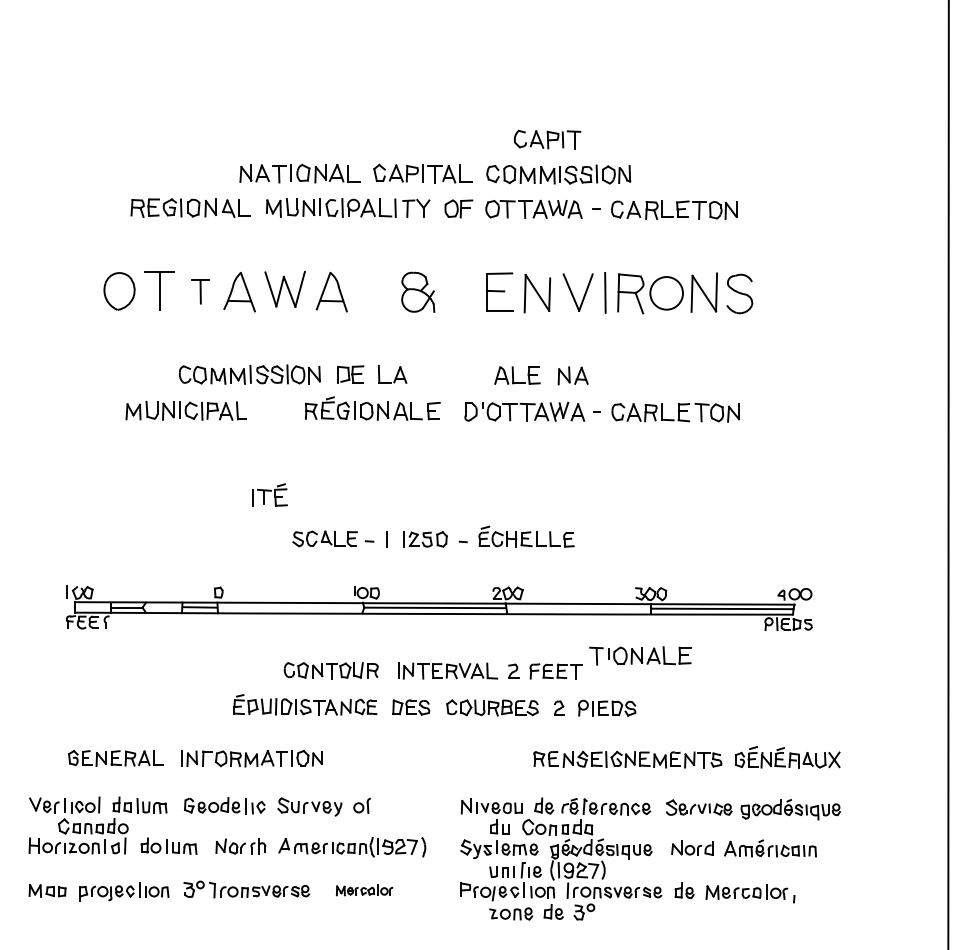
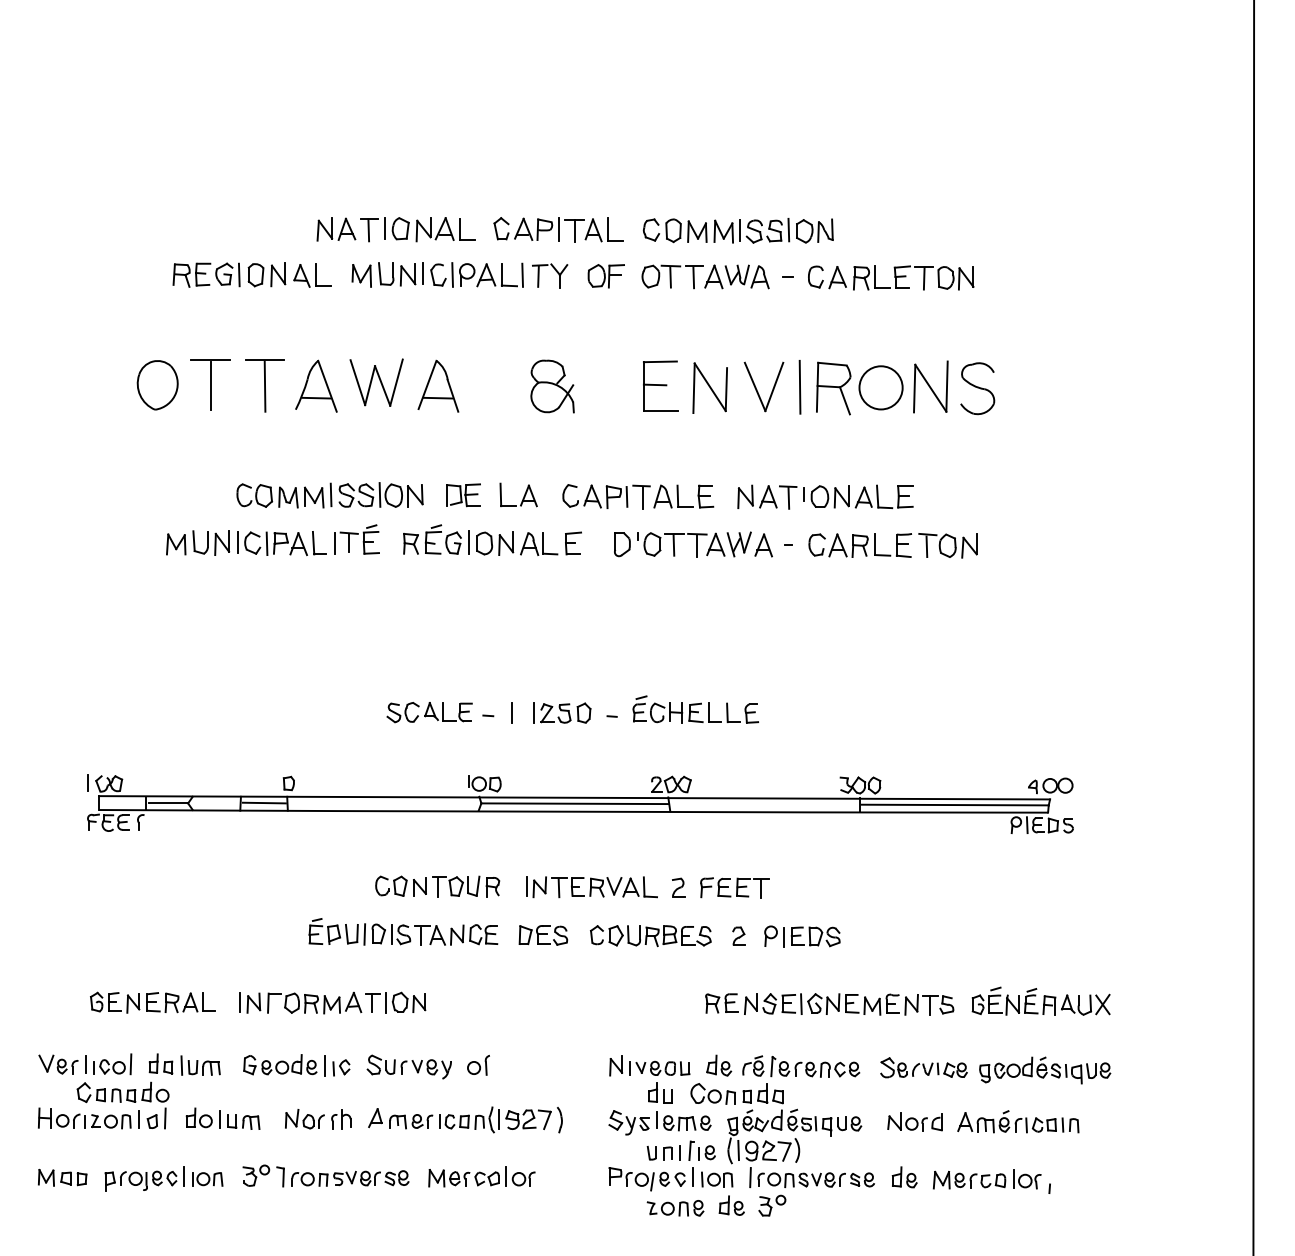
part: (547, 139) -> (606, 496), moved
part: (200, 291) -> (264, 385), size x1.67
part: (269, 495) -> (356, 539), moved
part: (640, 655) -> (846, 496), moved
part: (364, 889) -> (481, 1176), size x1.43

